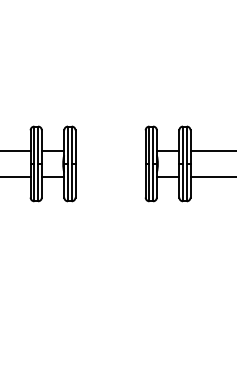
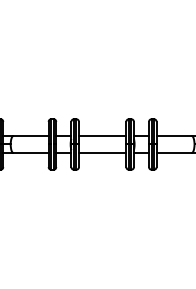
line: (110, 150) -> (102, 135), added
line: (110, 175) -> (102, 152), added

